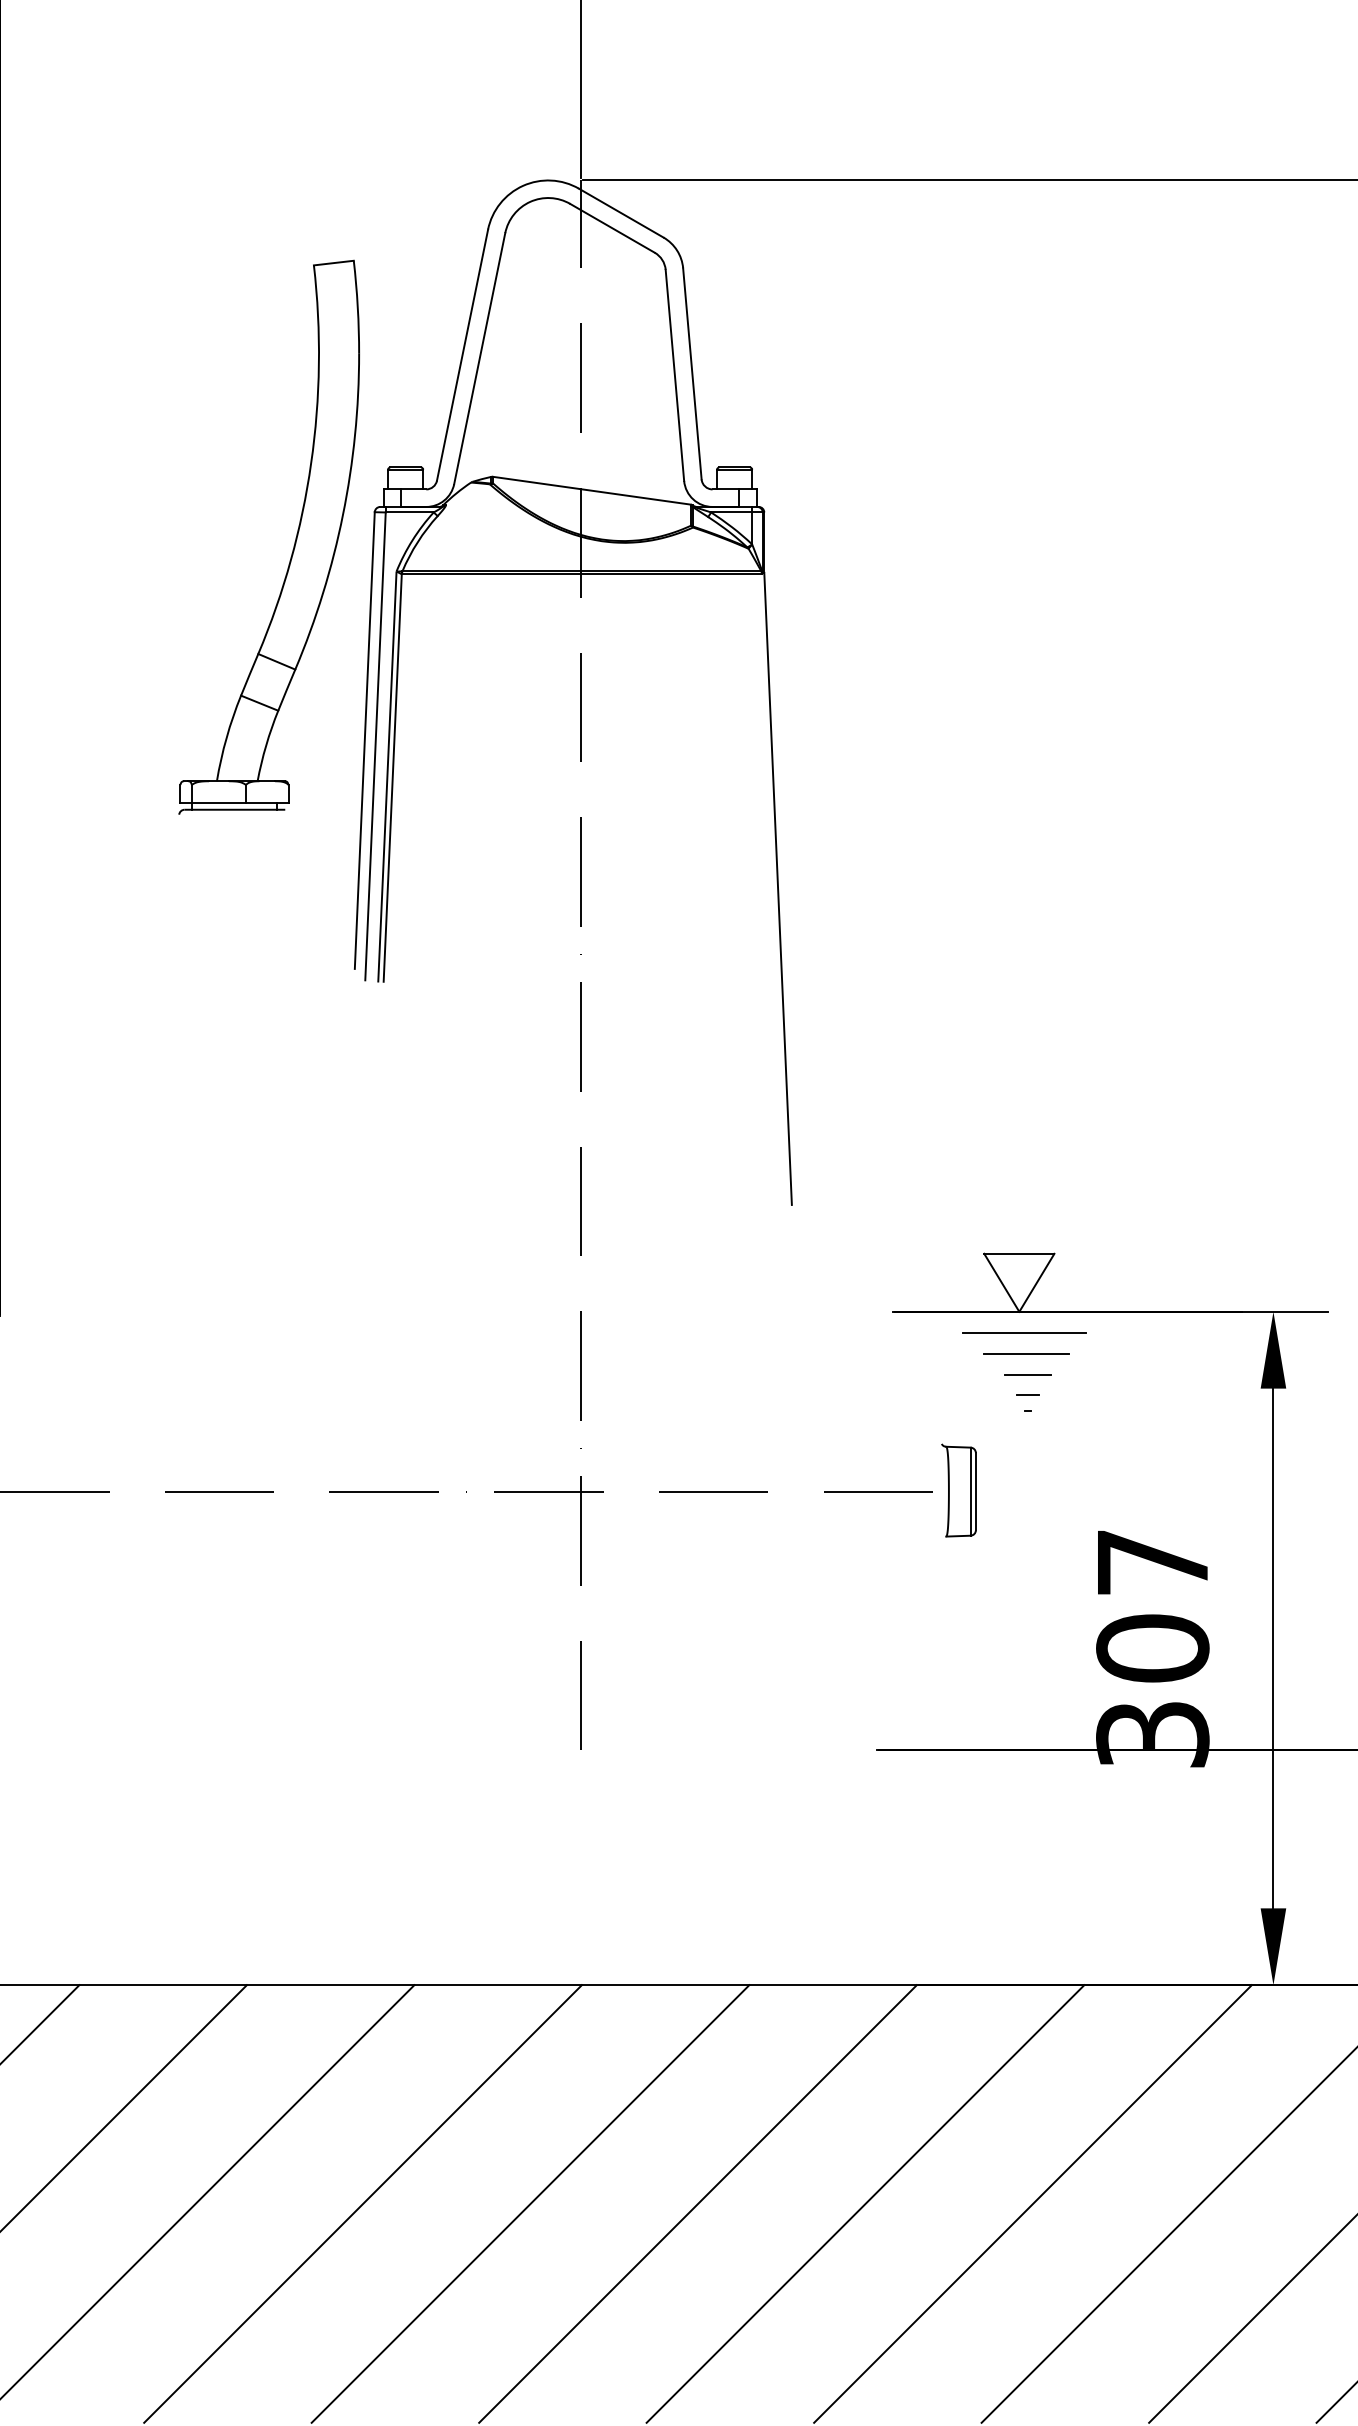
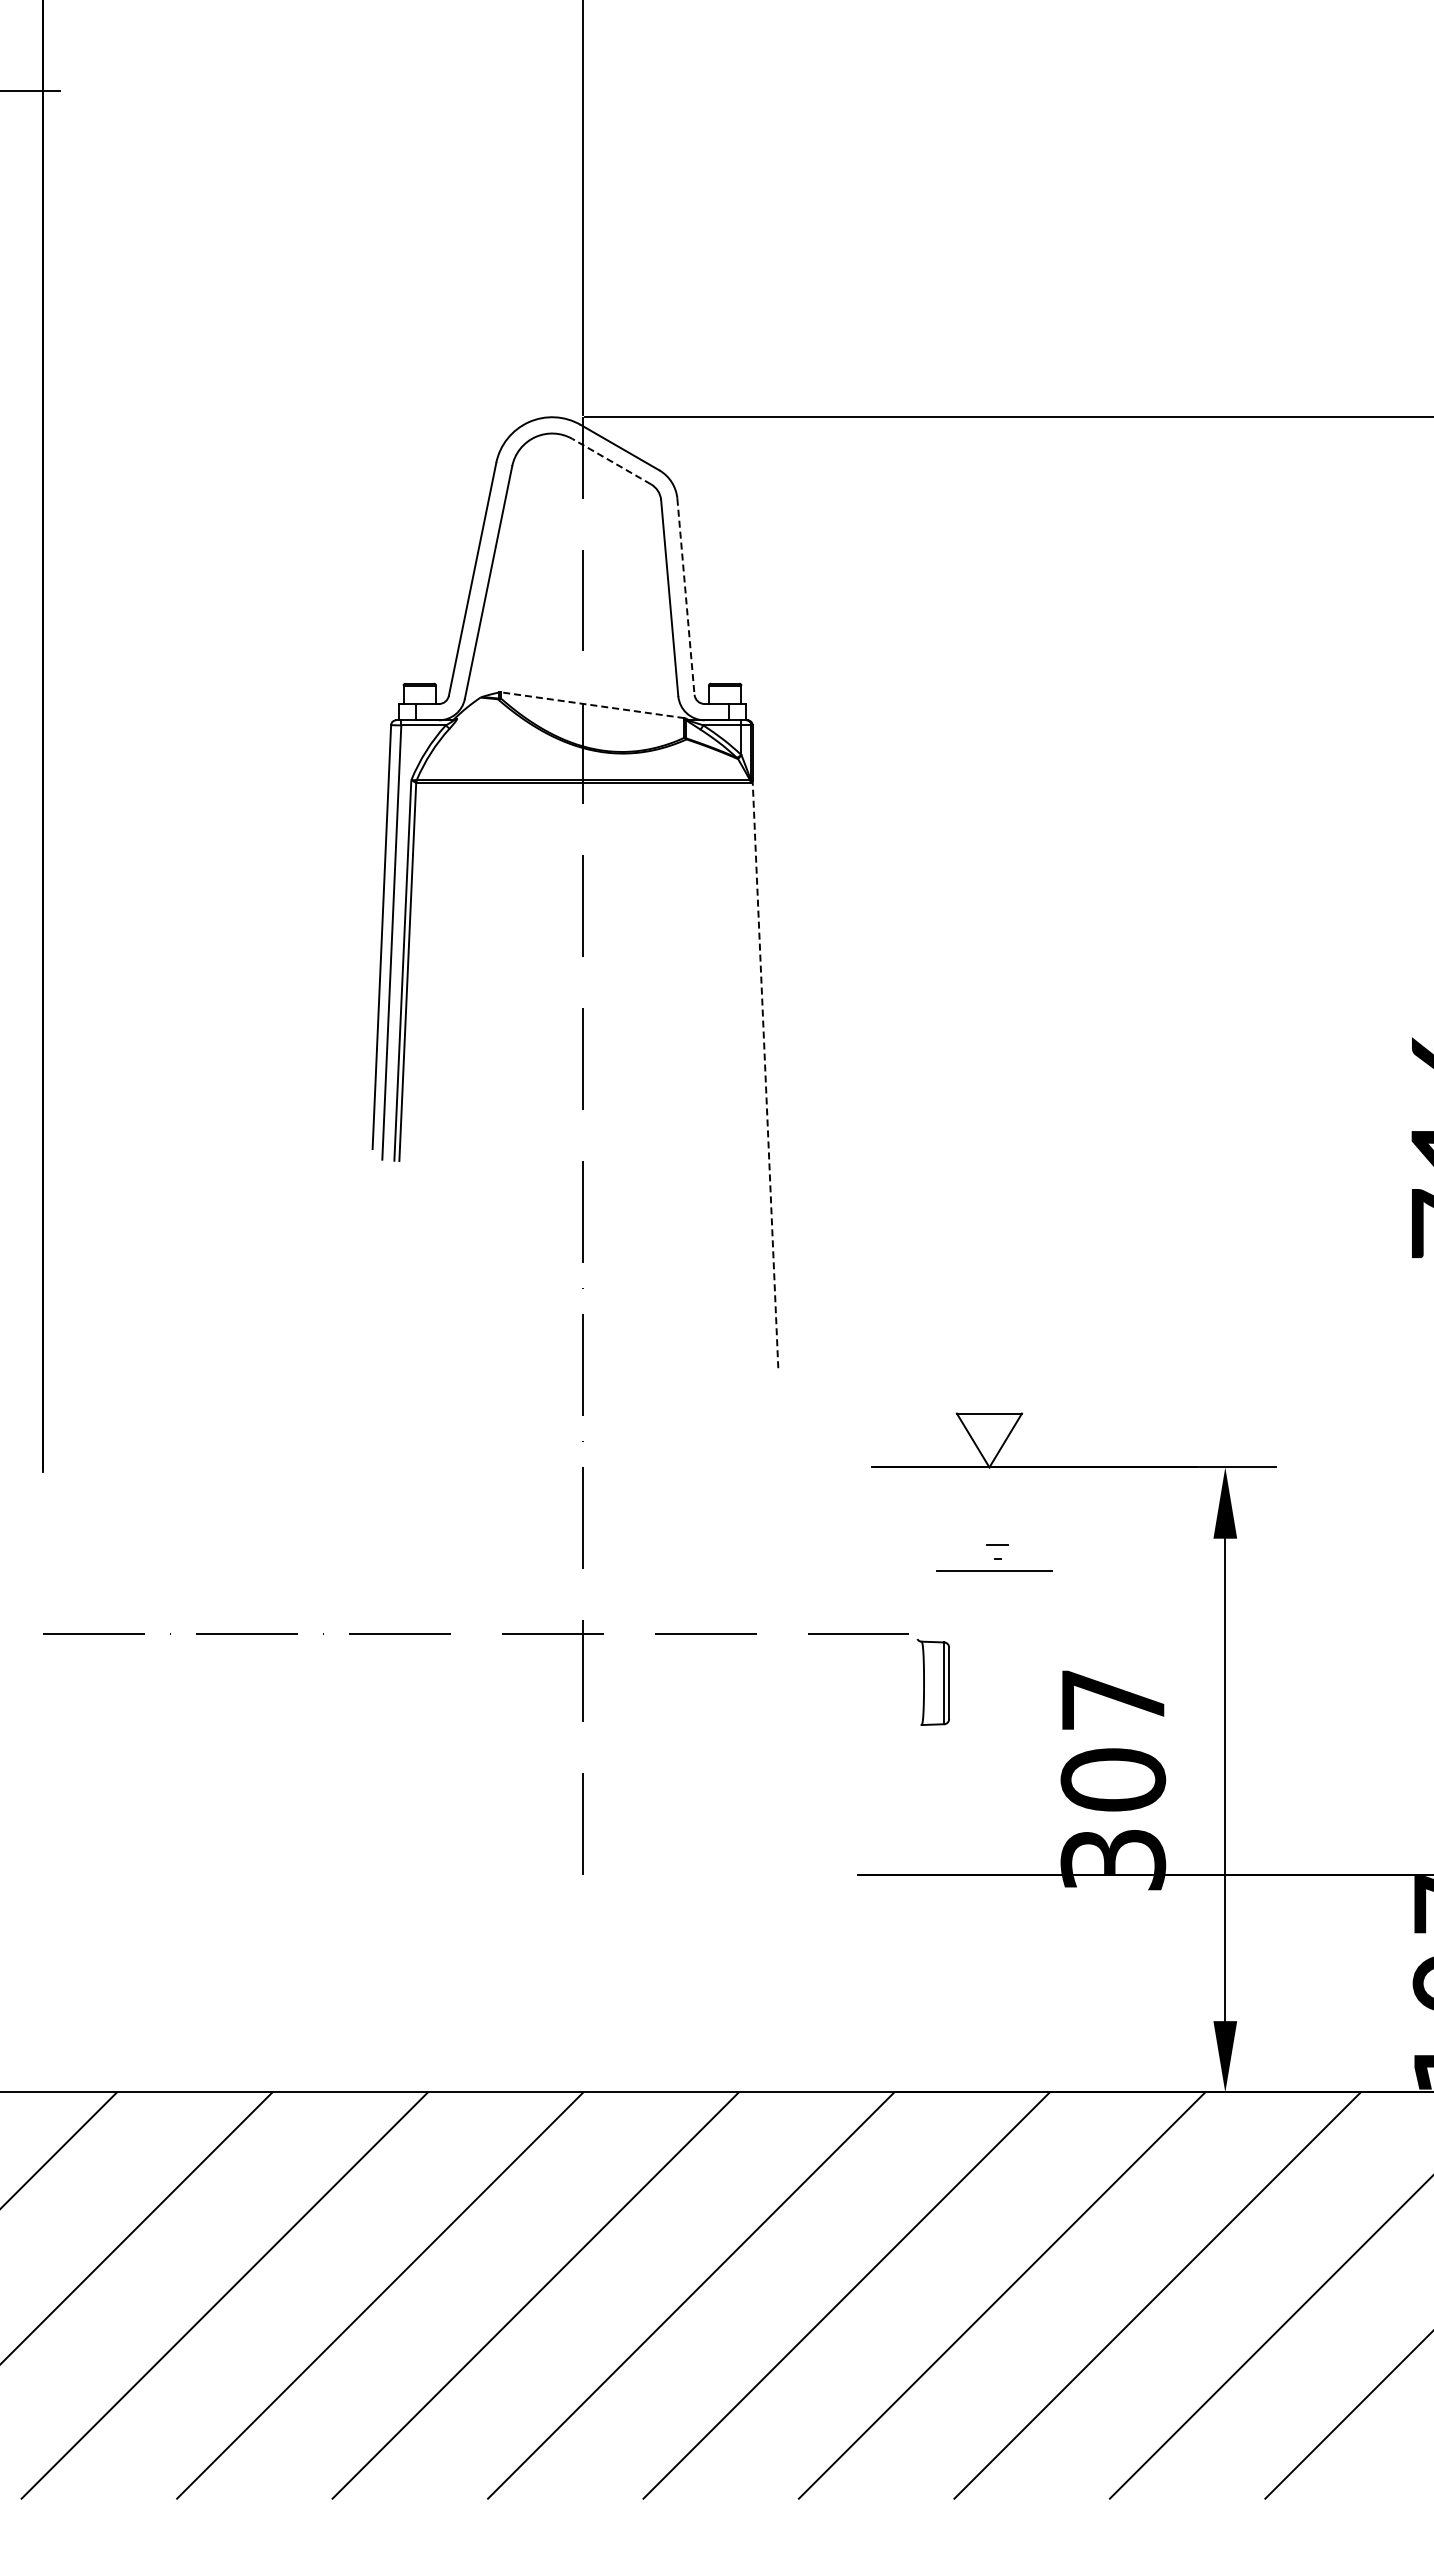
line: (612, 228) -> (611, 461), solid -> dashed
line: (691, 374) -> (685, 597), solid -> dashed
line: (591, 491) -> (592, 705), solid -> dashed
part: (294, 541) -> (316, 752), removed
line: (778, 888) -> (765, 1074), solid -> dashed
line: (1024, 1333) -> (994, 1570), moved
line: (1025, 1353) -> (995, 1506), removed
line: (1028, 1374) -> (997, 1525), removed
part: (957, 1489) -> (932, 1681), moved

